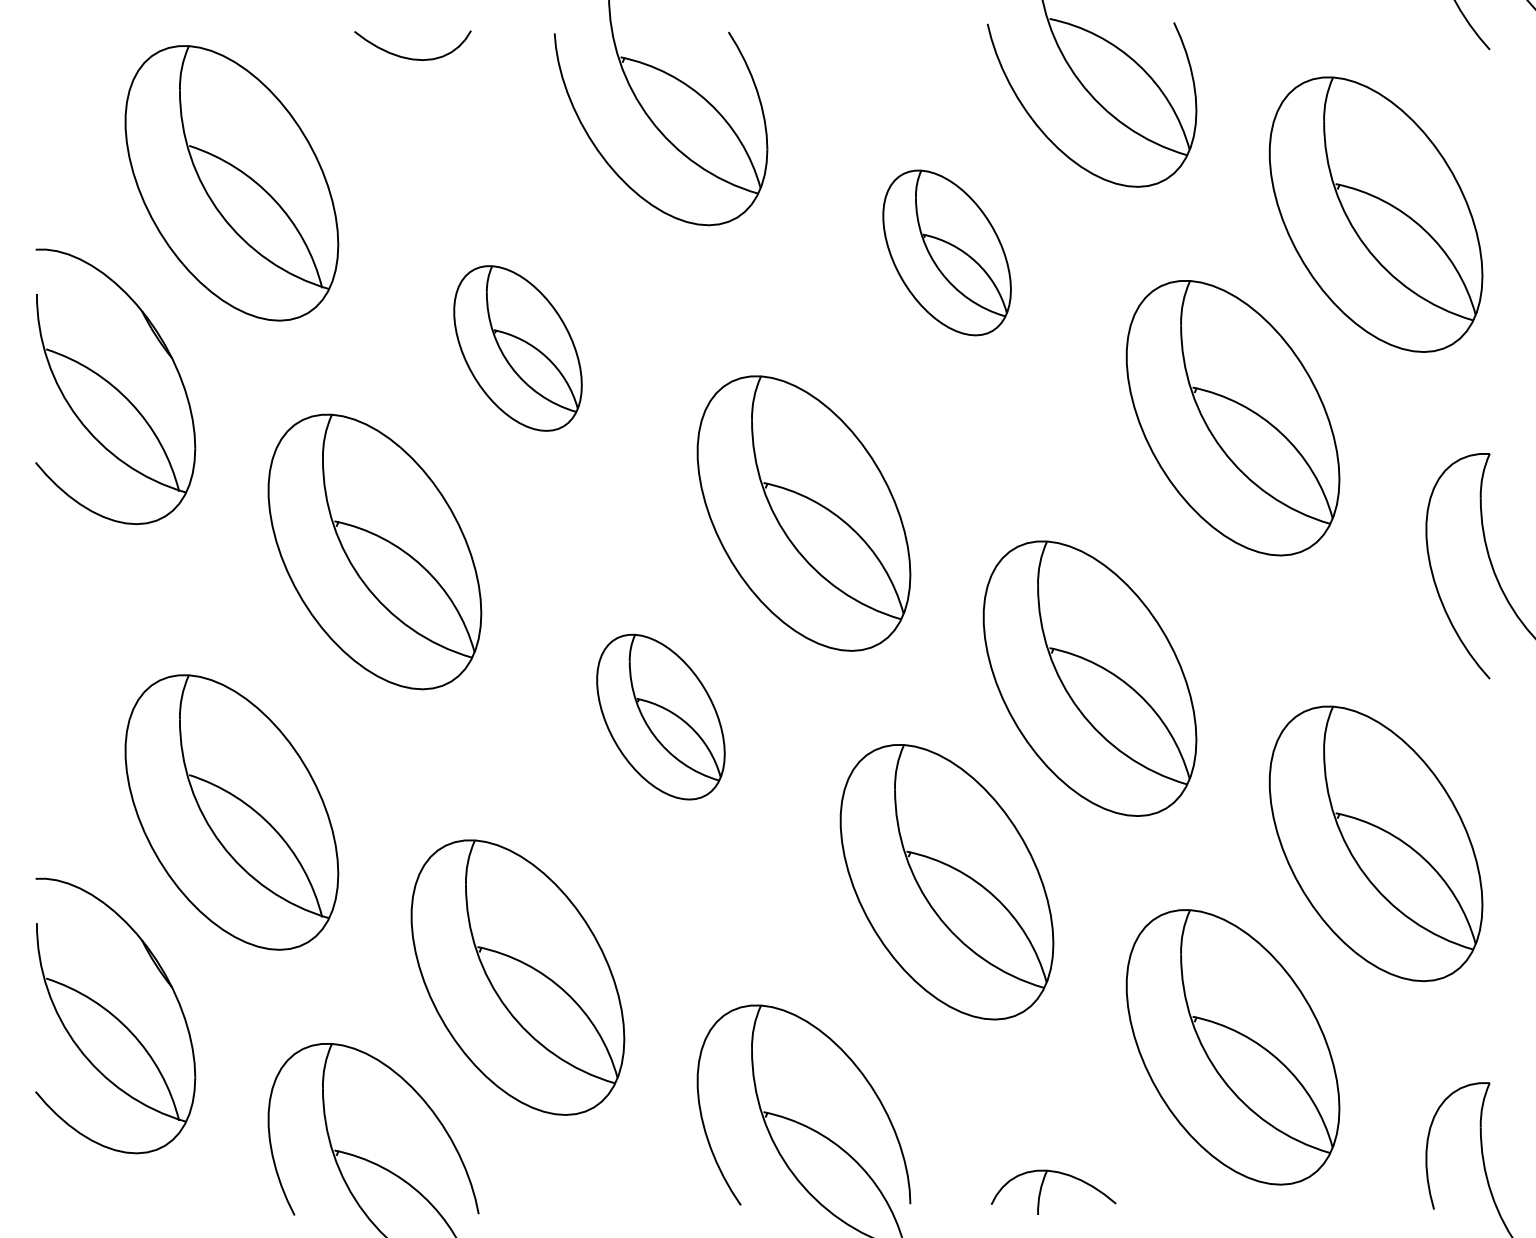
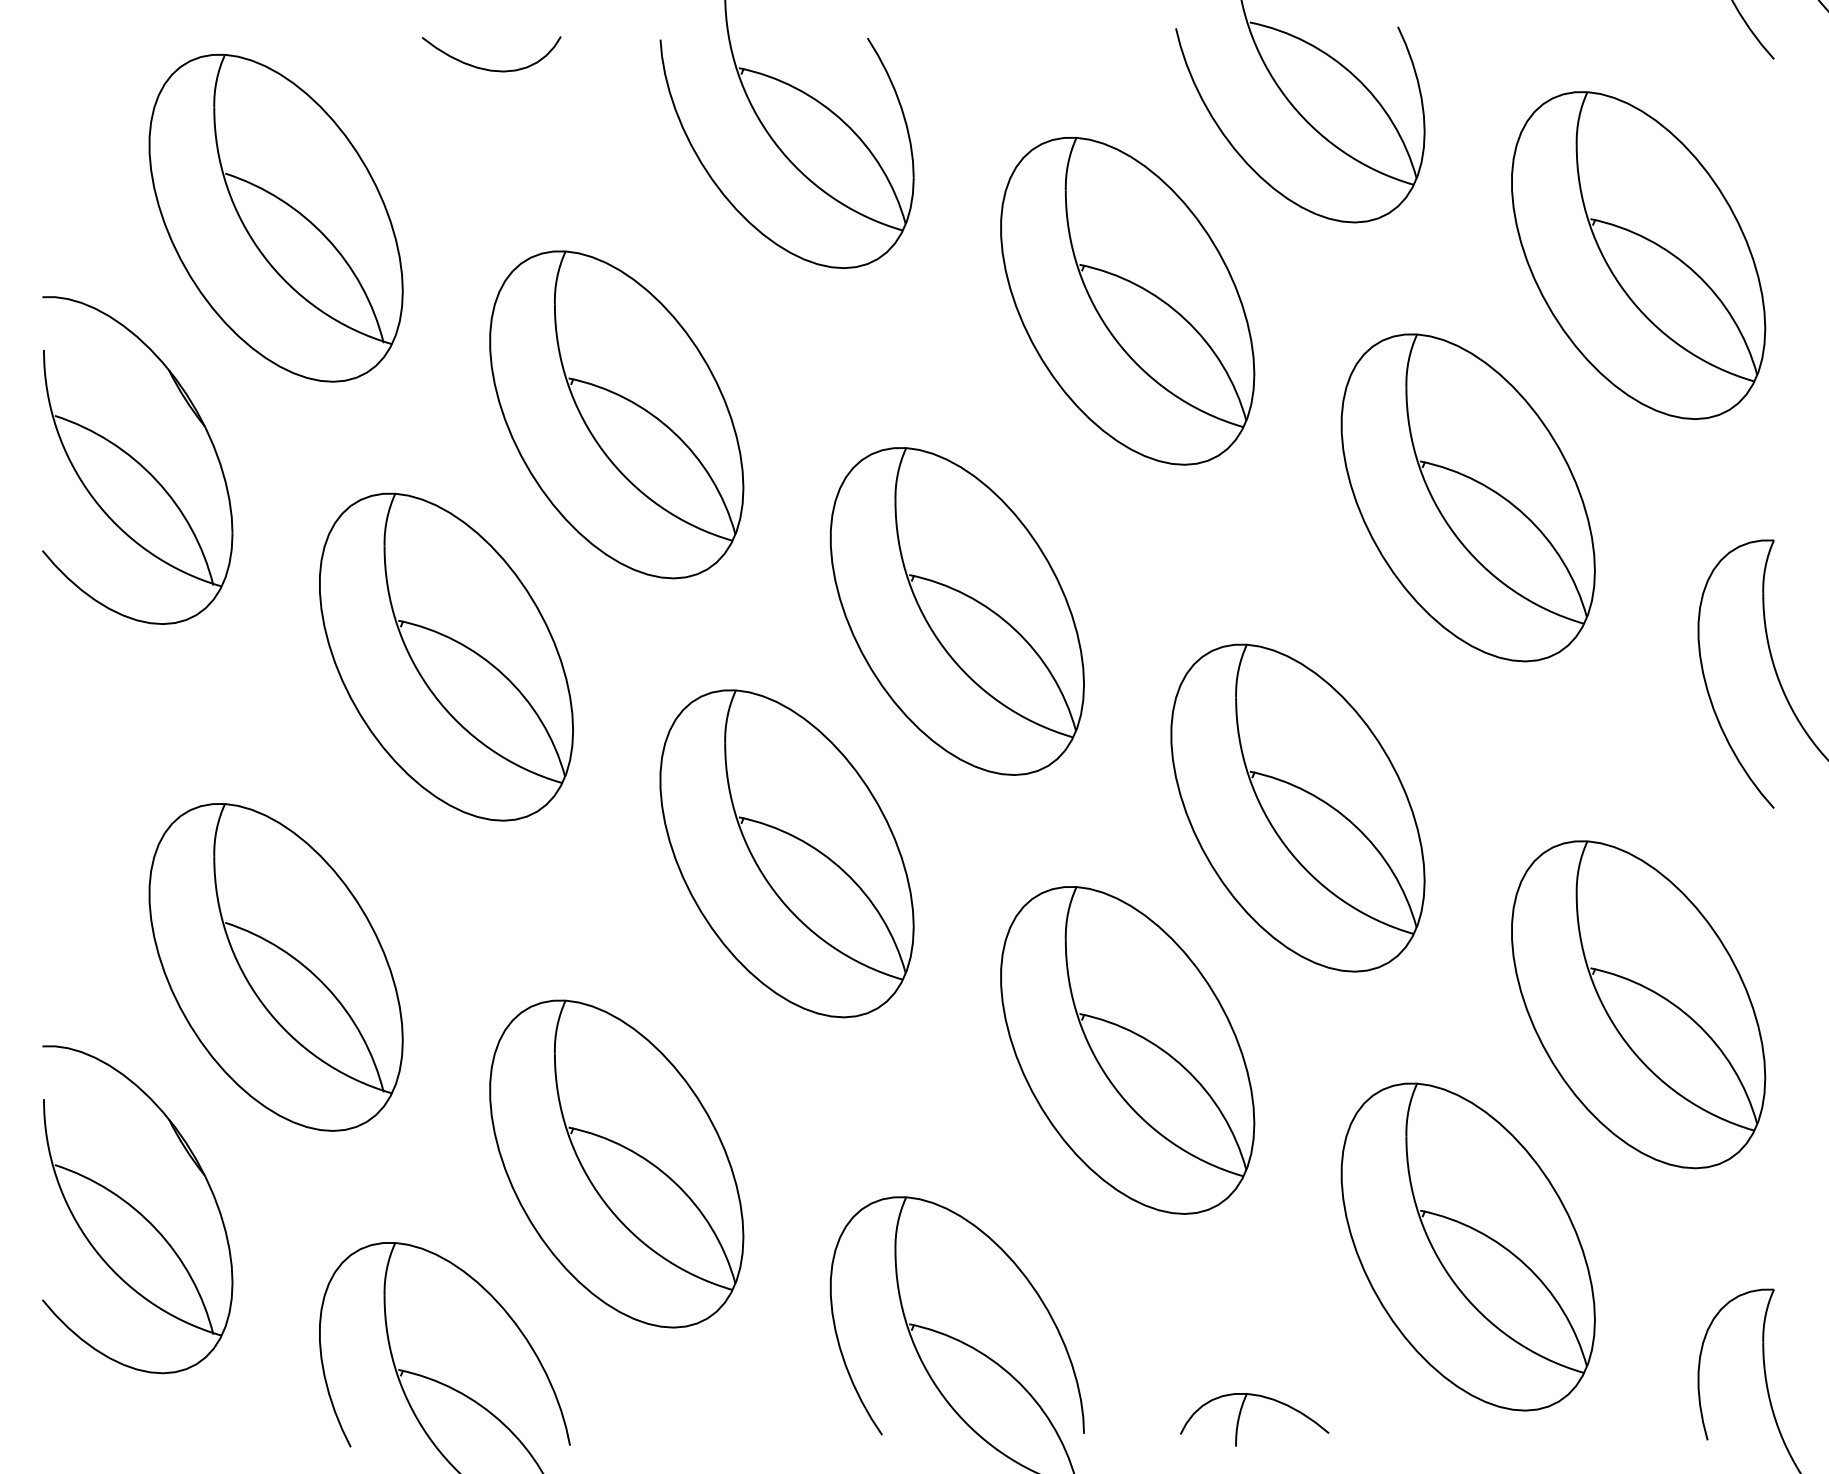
part: (946, 252) -> (1127, 300), size x1.67
part: (517, 348) -> (616, 414), size x1.67
part: (660, 716) -> (786, 853), size x1.67

